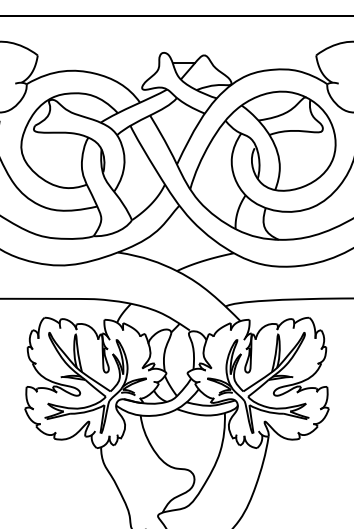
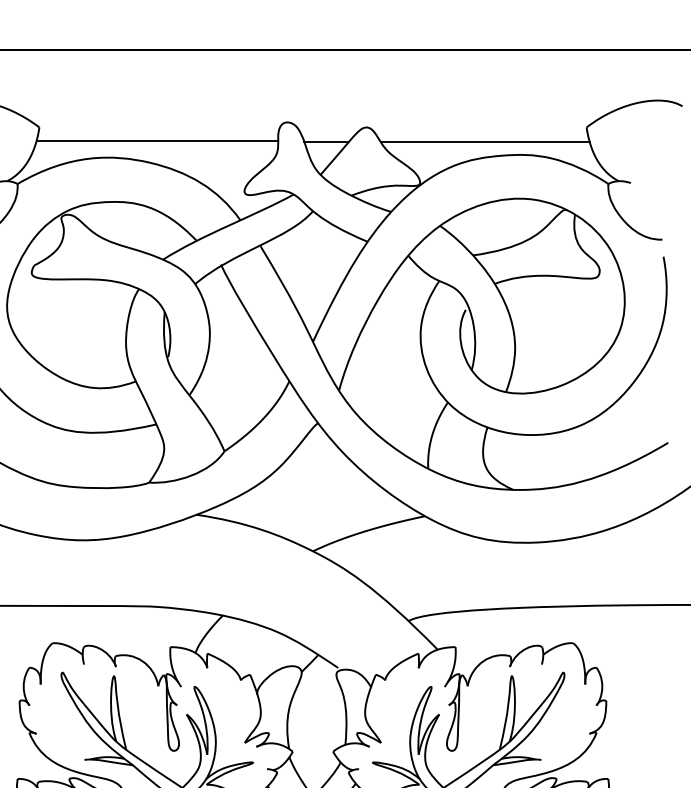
line: (97, 62) -> (156, 141), added
line: (264, 62) -> (484, 141), added

